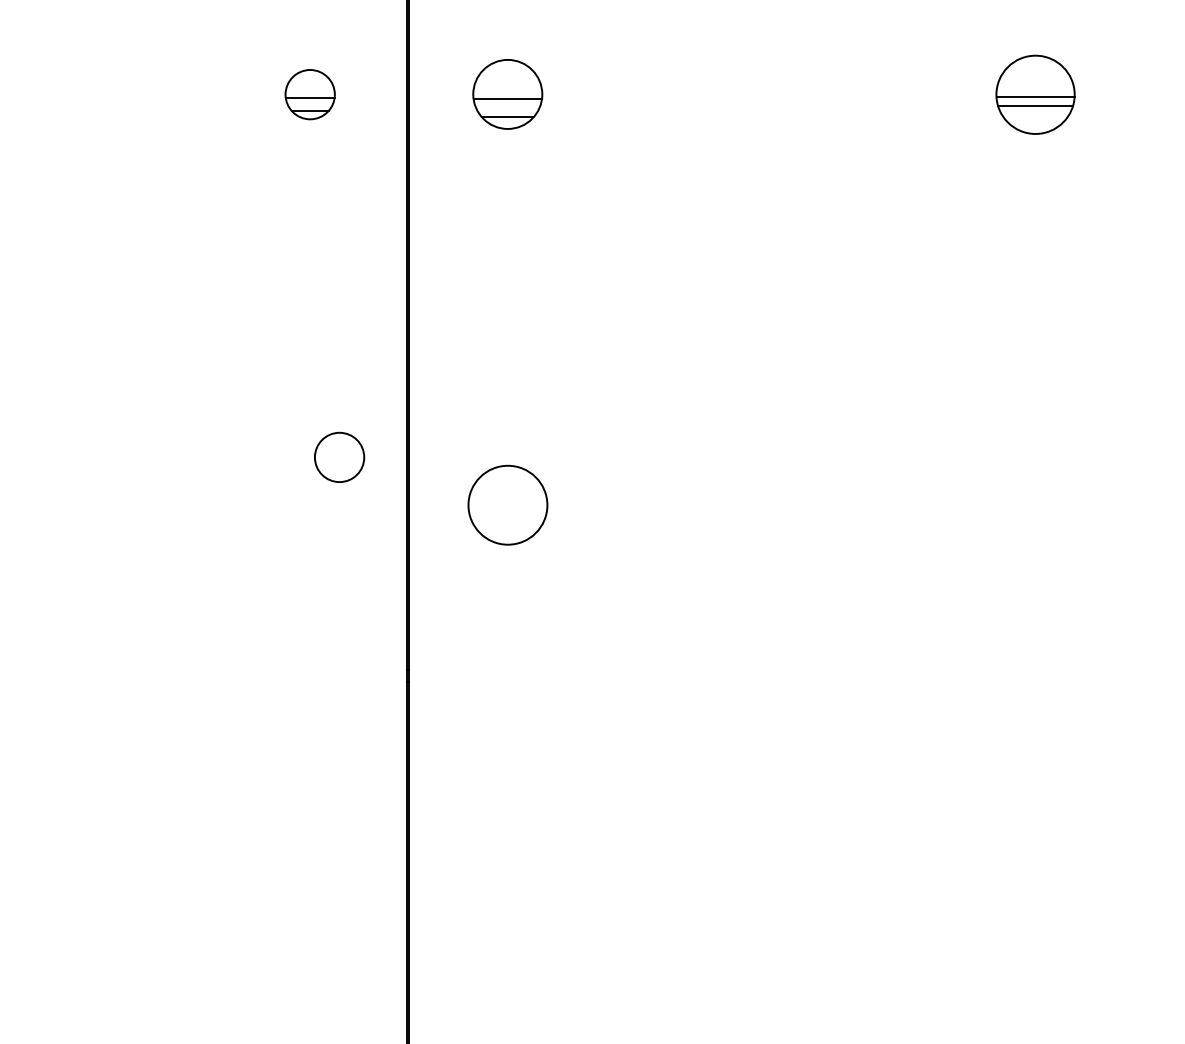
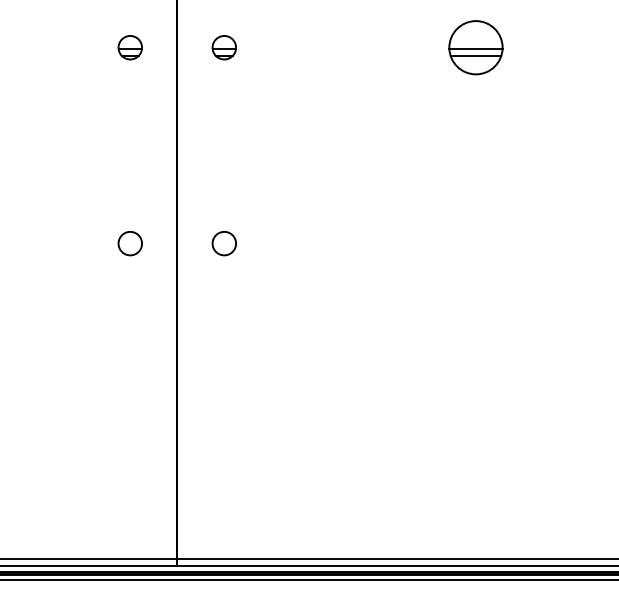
part: (505, 94) -> (223, 47), size x0.71
part: (1034, 94) -> (475, 47), size x1.43
circle: (337, 457) -> (129, 243), moved
circle: (505, 505) -> (223, 243), size x0.62

